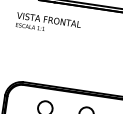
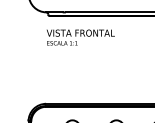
text: (48, 24) -> (80, 37), moved

